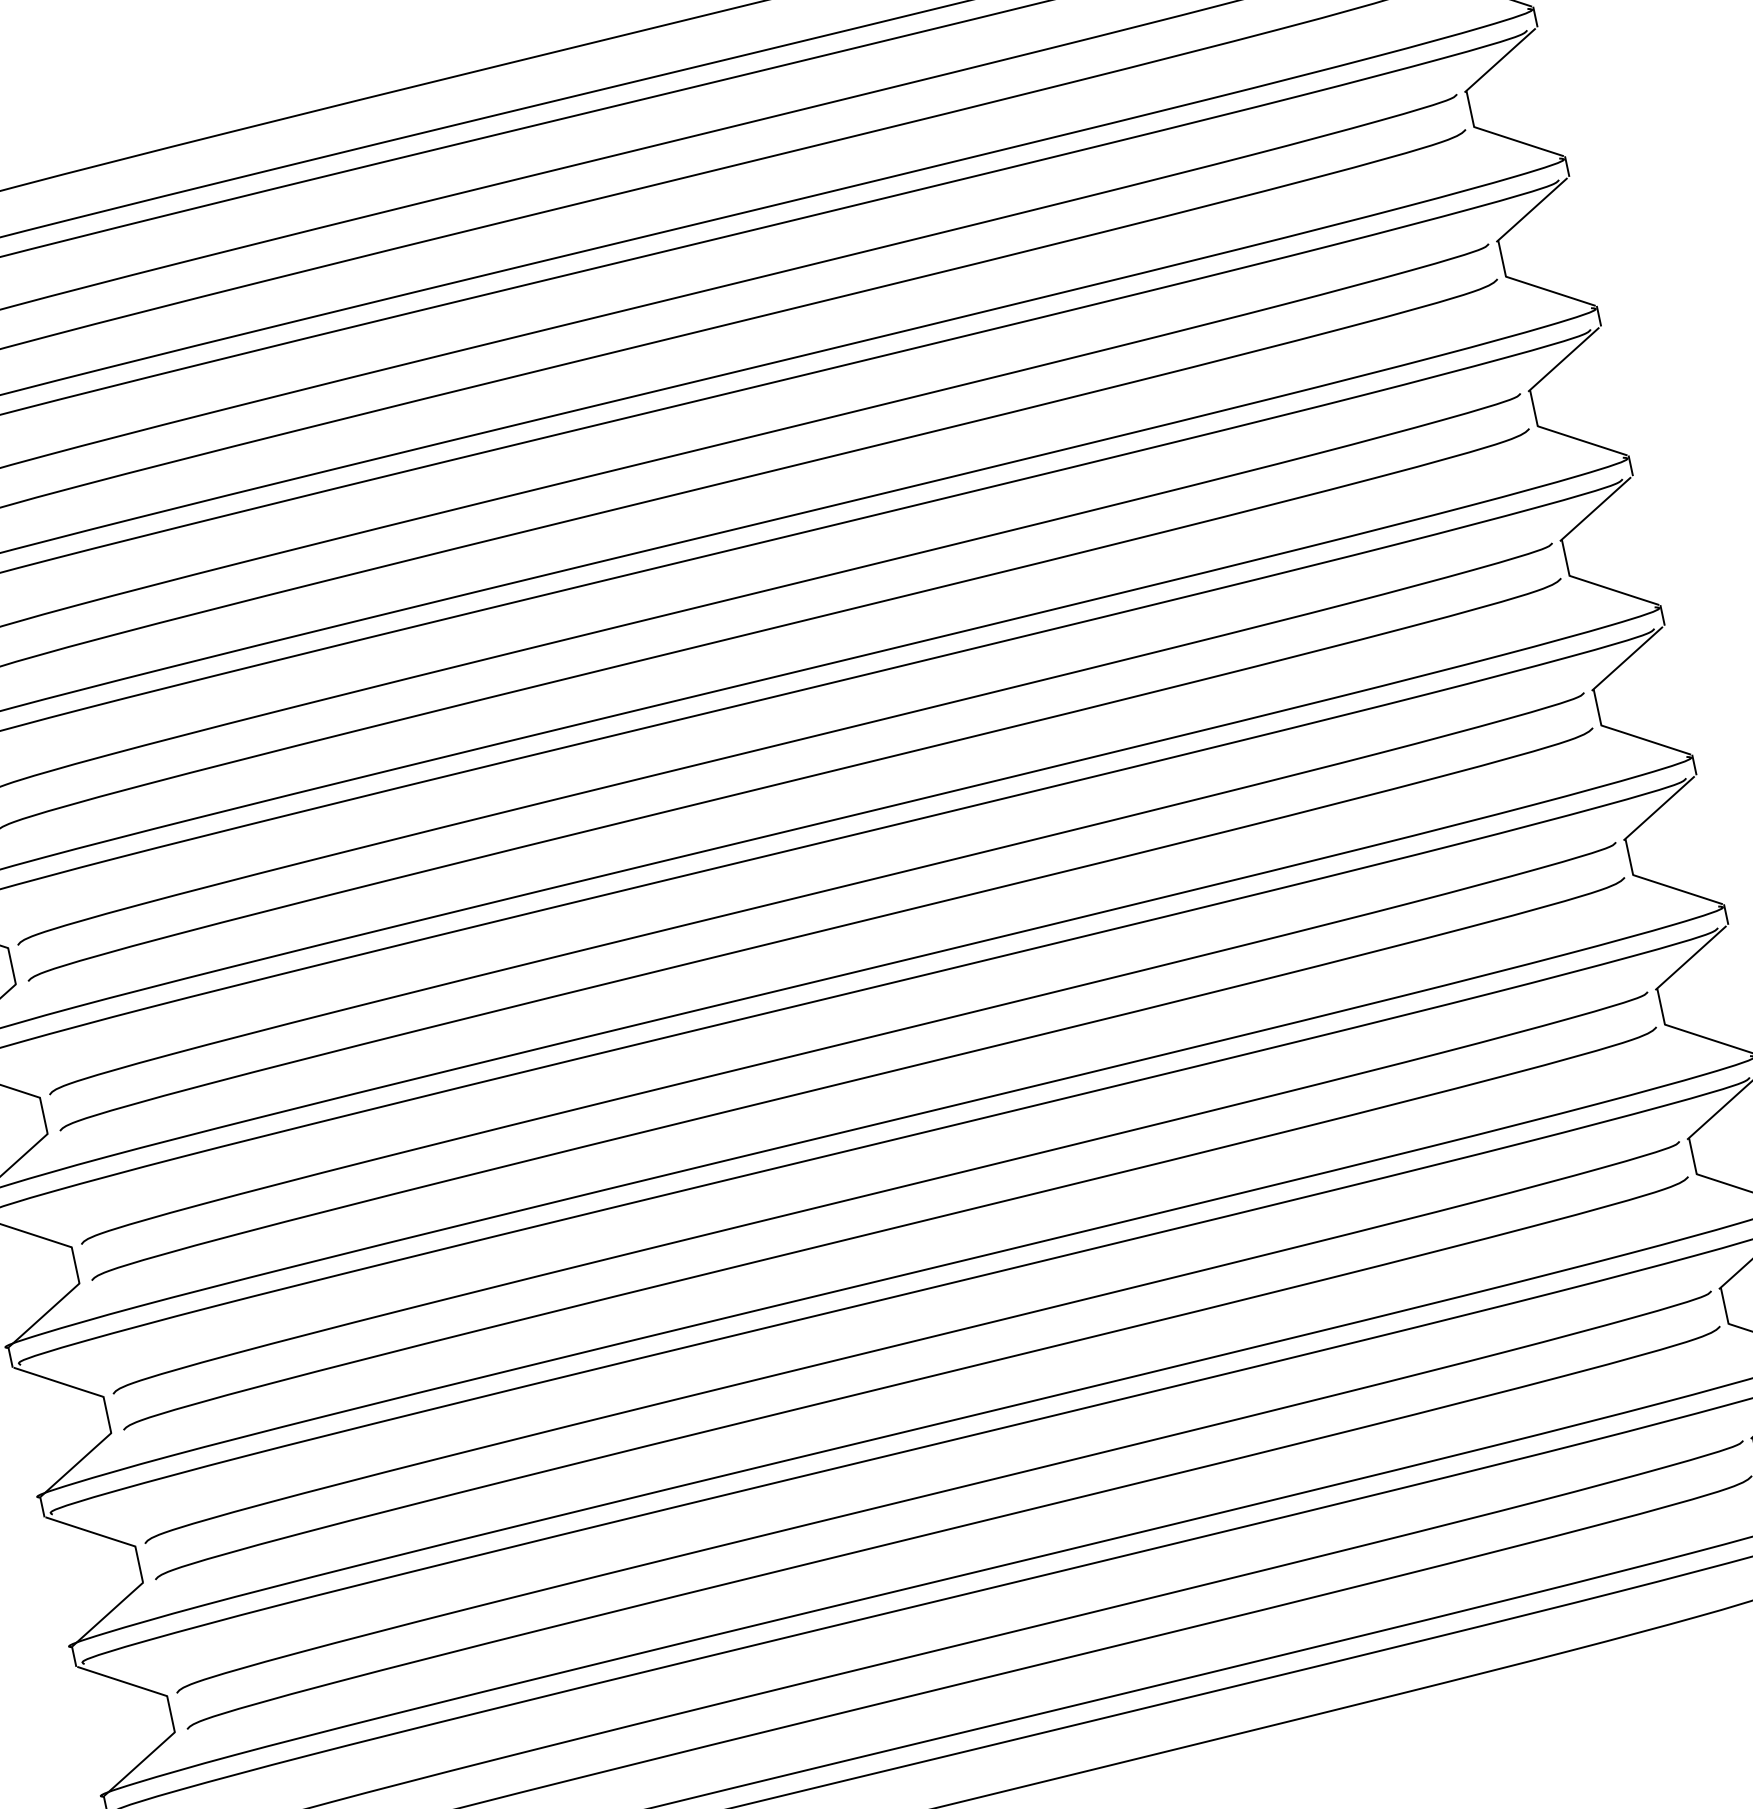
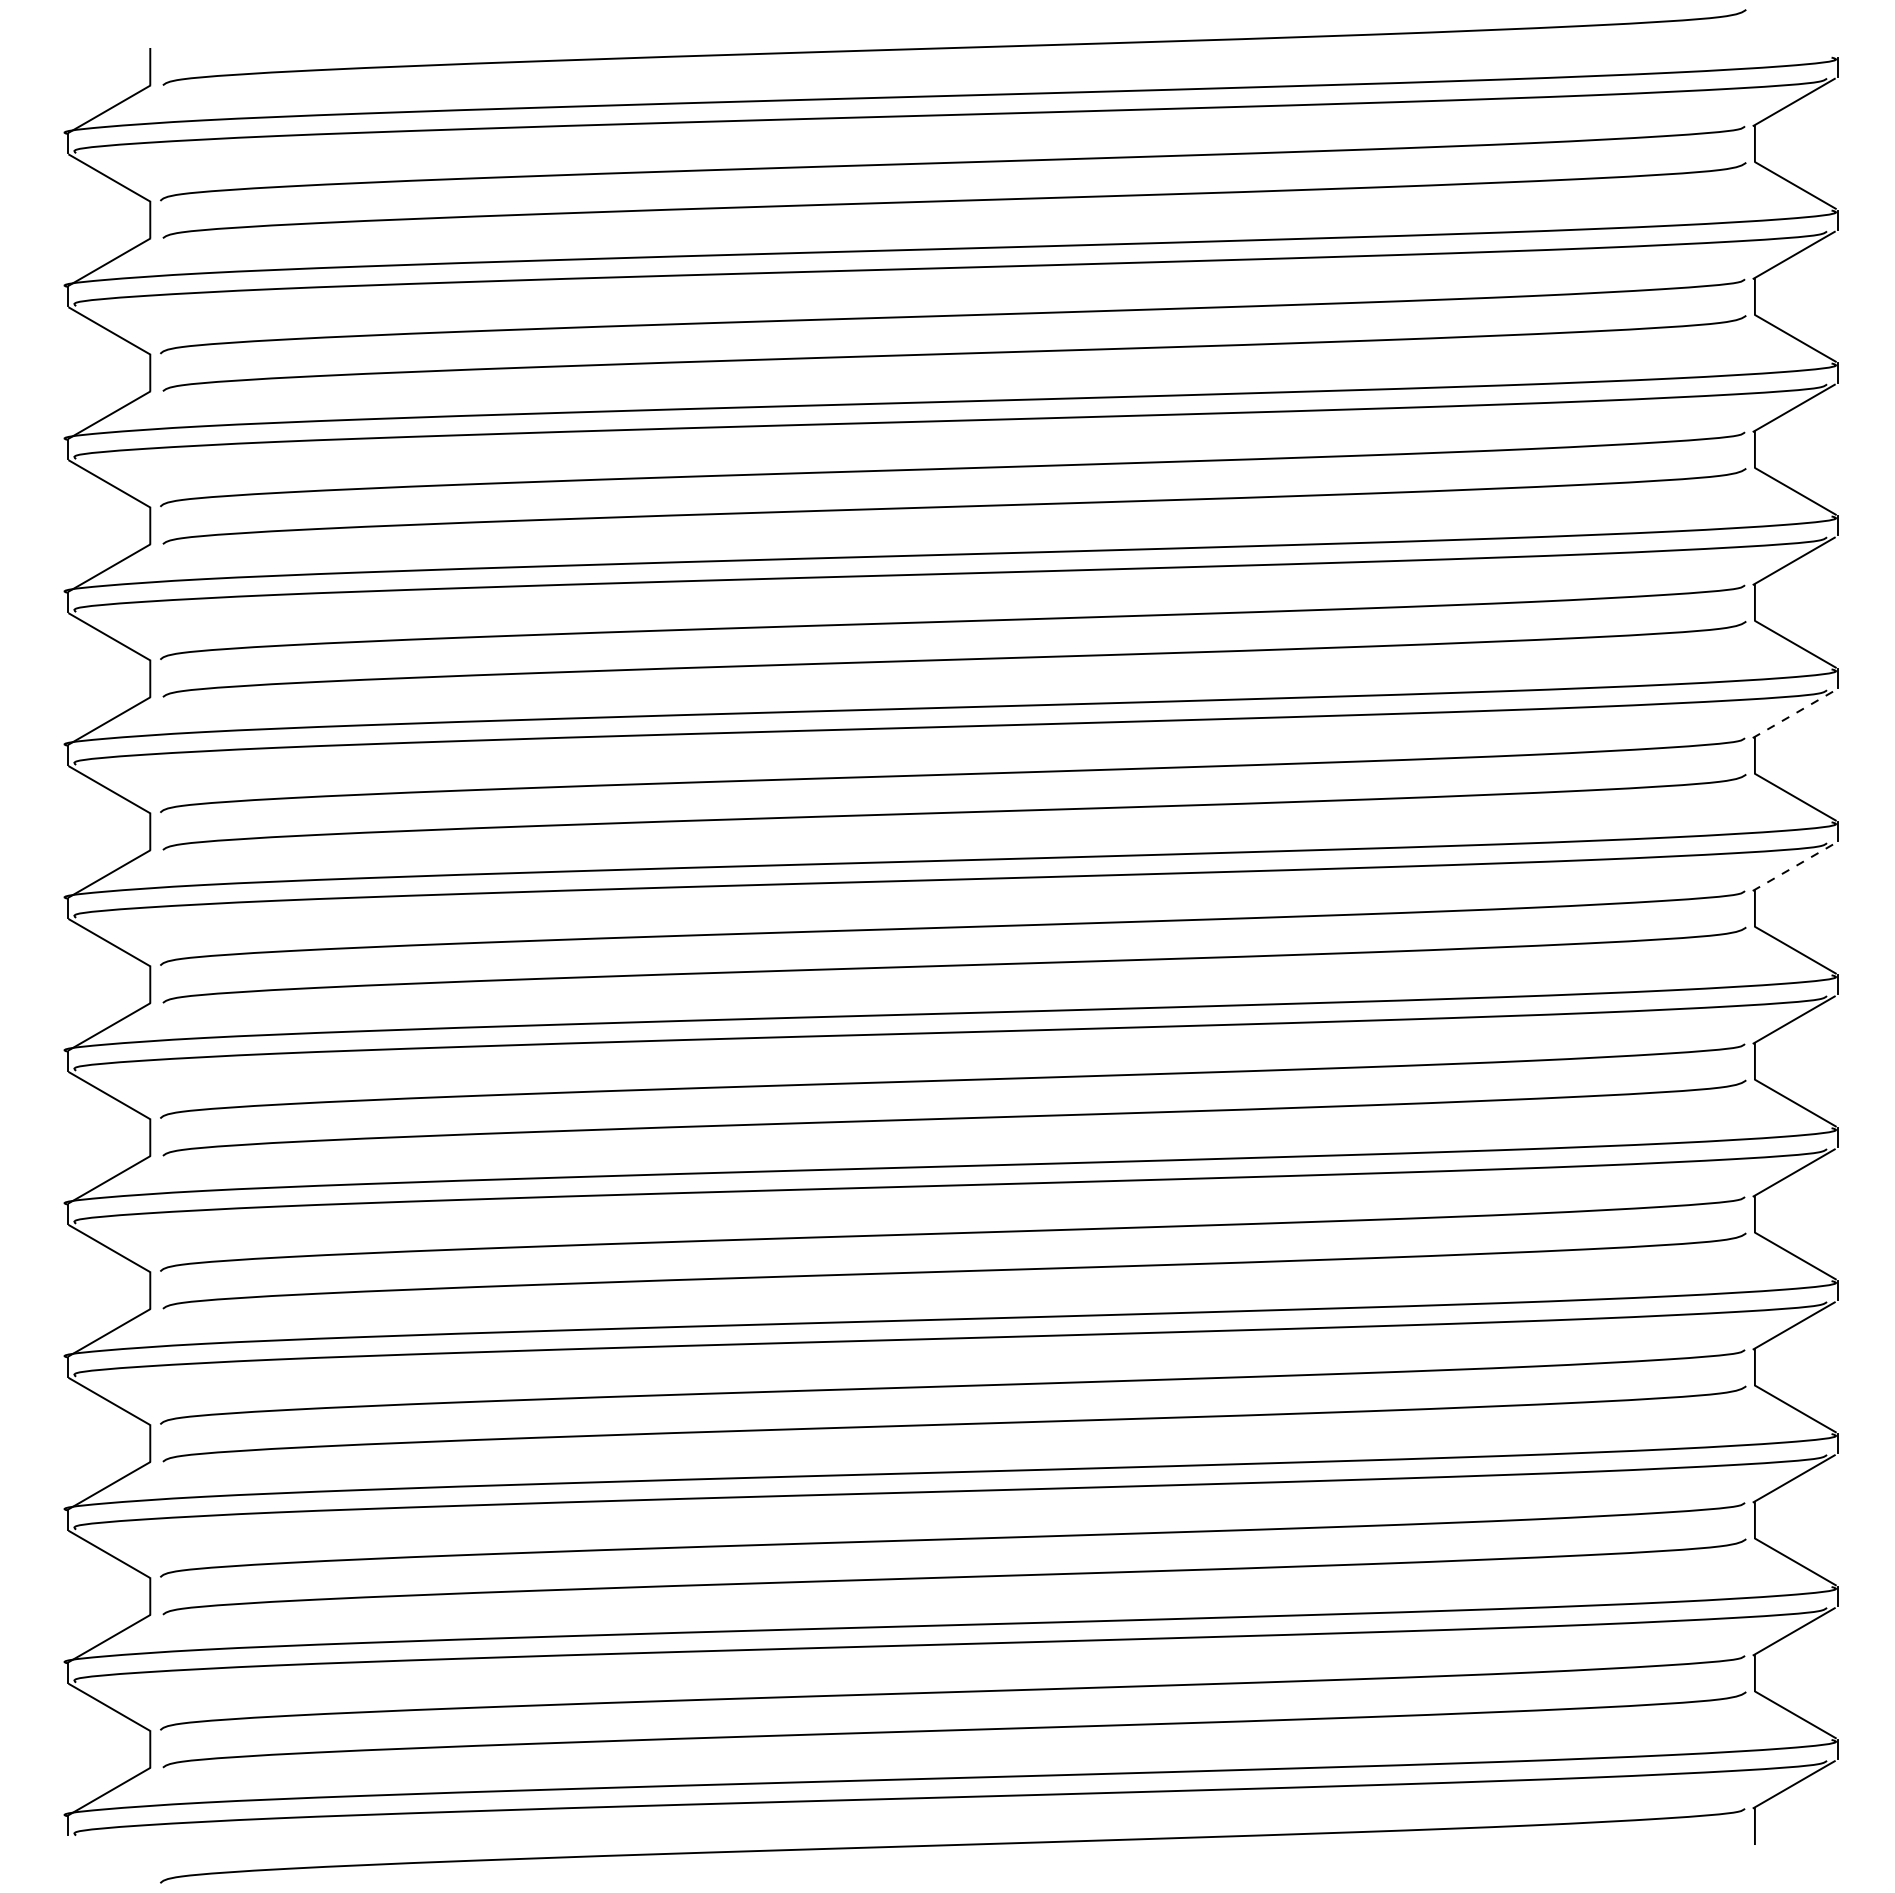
line: (1595, 509) -> (1794, 714), solid -> dashed
line: (1627, 659) -> (1794, 867), solid -> dashed

